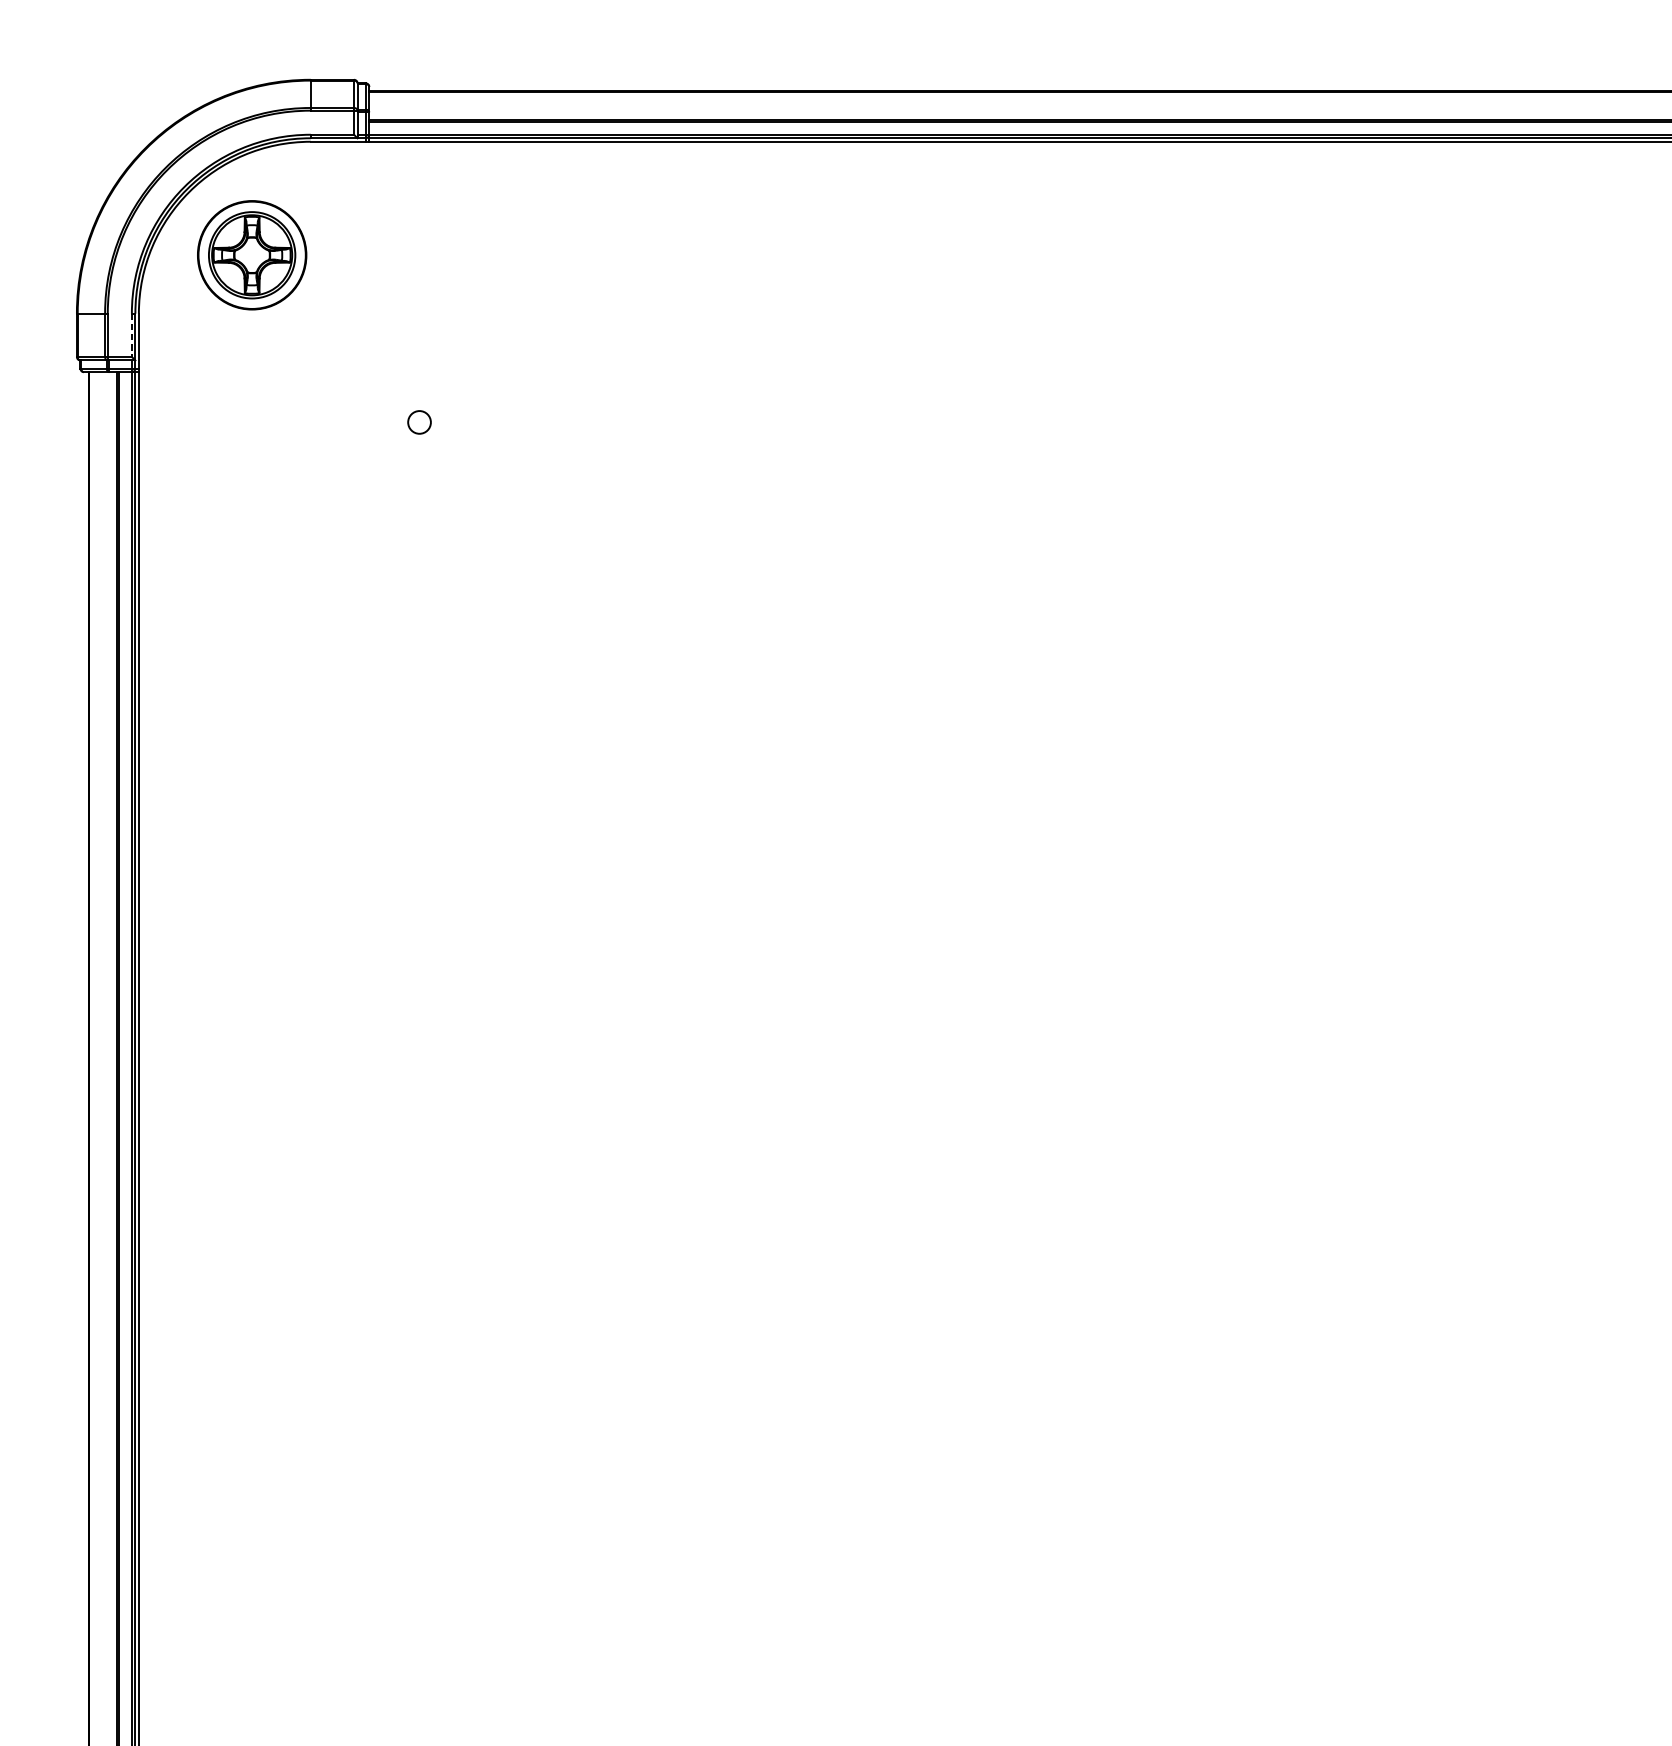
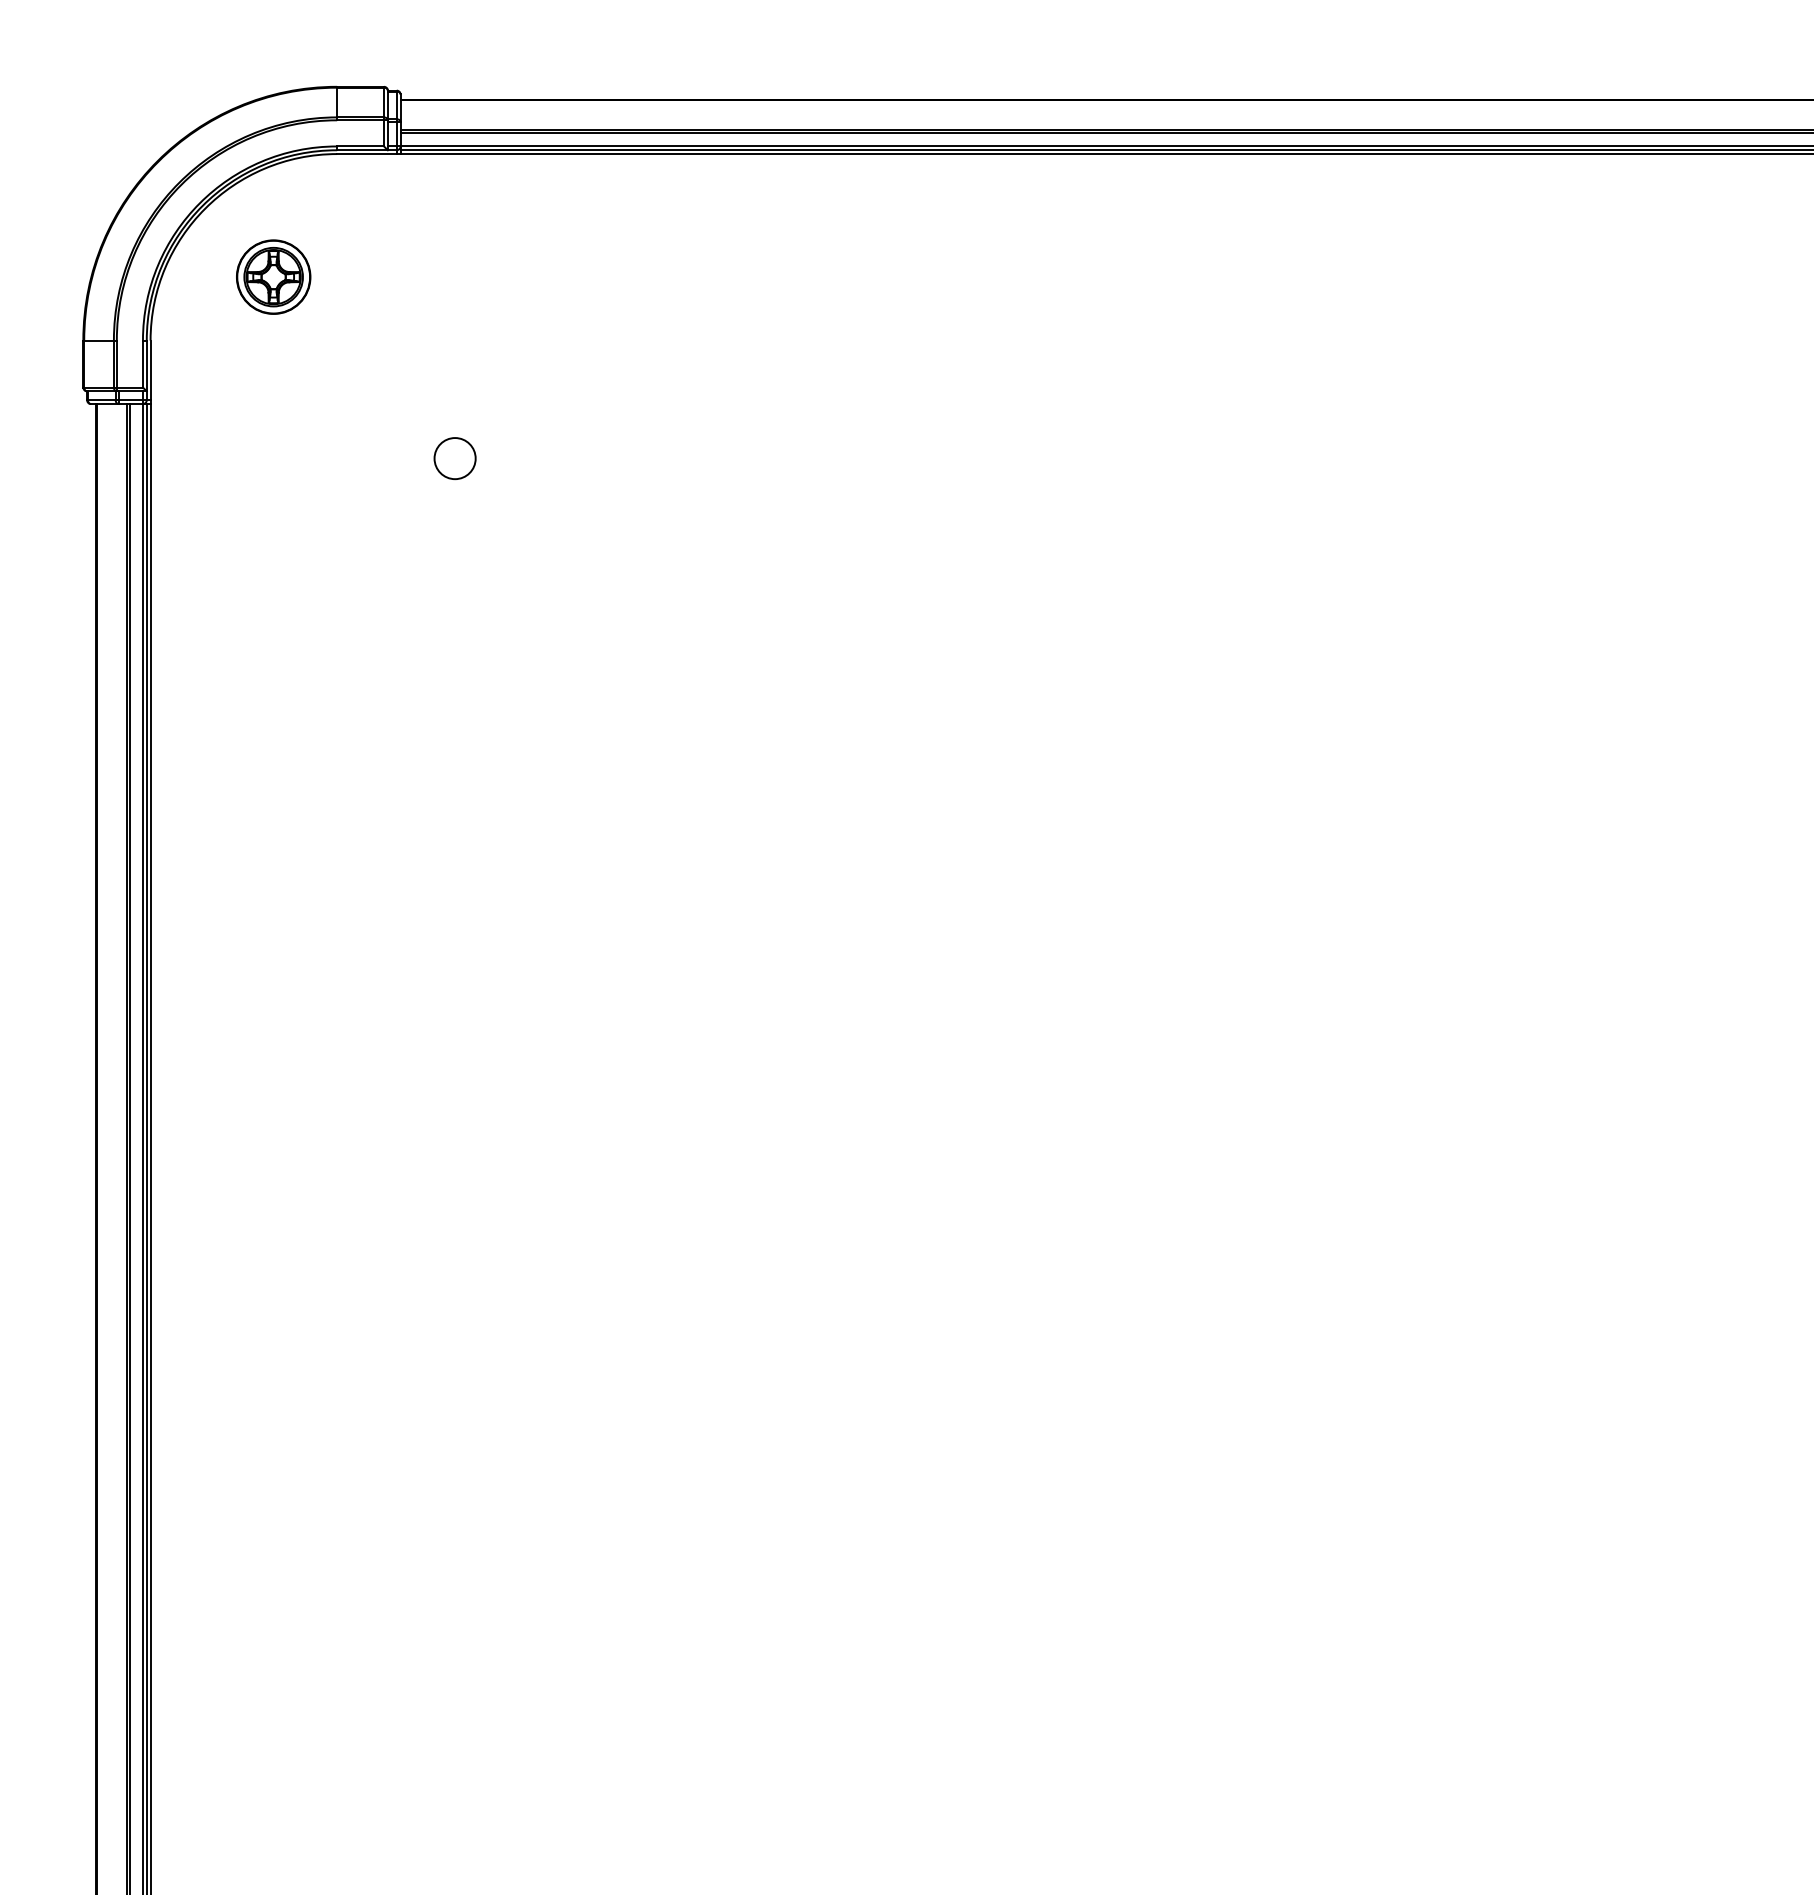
part: (252, 254) -> (273, 276), size x0.62
line: (131, 335) -> (142, 364), dashed -> solid
circle: (418, 422) -> (454, 458), size x1.67

